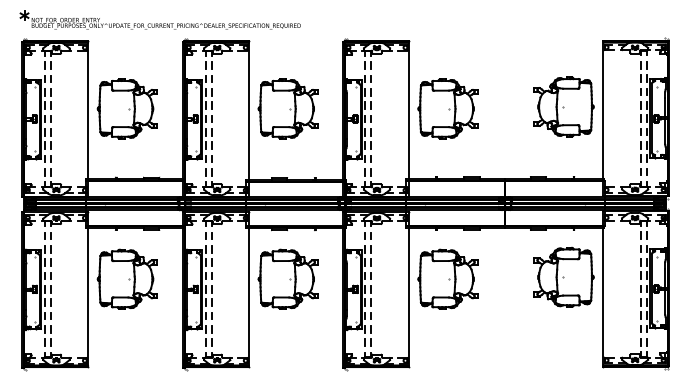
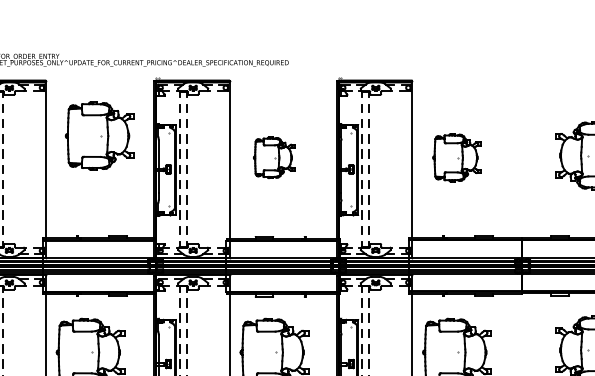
part: (126, 108) -> (98, 135), moved
part: (287, 108) -> (273, 157), size x0.6
part: (447, 108) -> (456, 157), size x0.7

